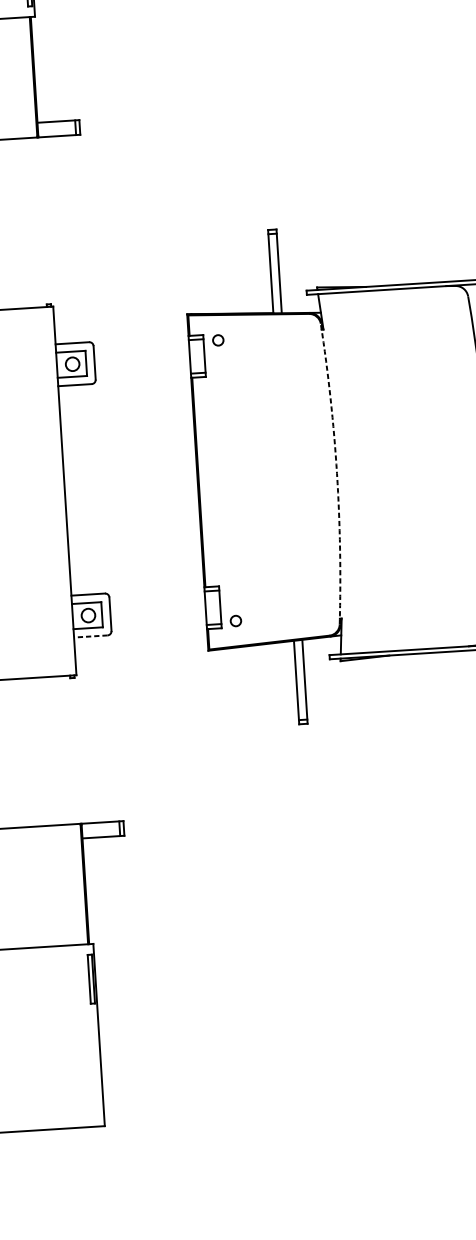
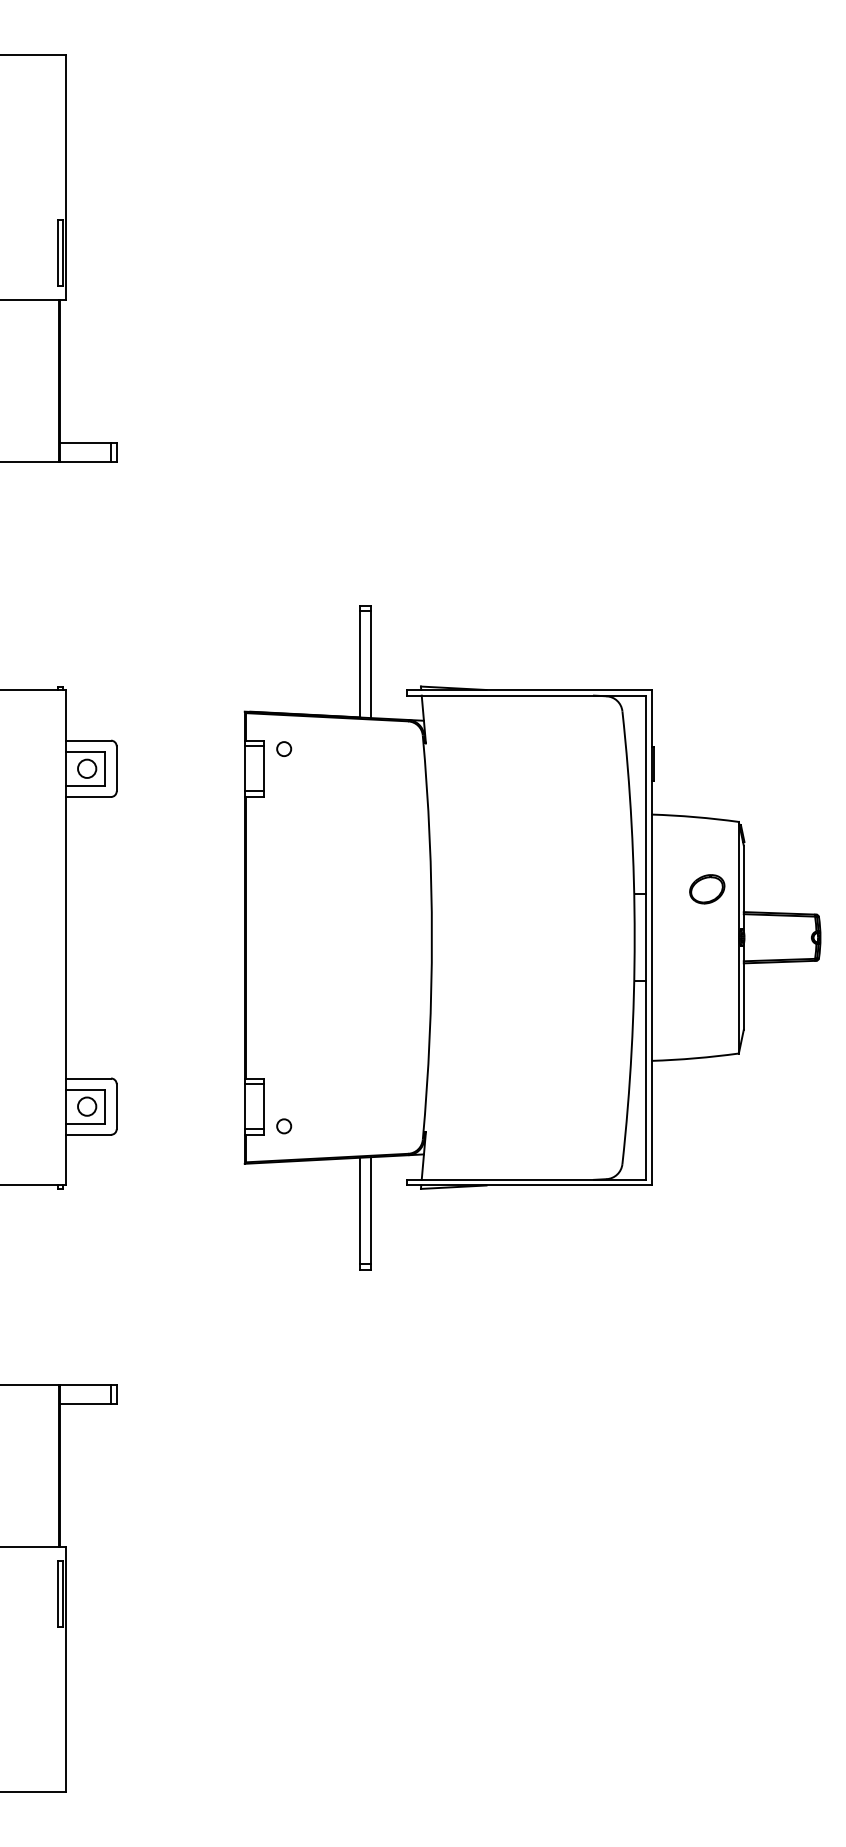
arc: (336, 473) -> (431, 937), dashed -> solid
line: (90, 636) -> (88, 1134), dashed -> solid

